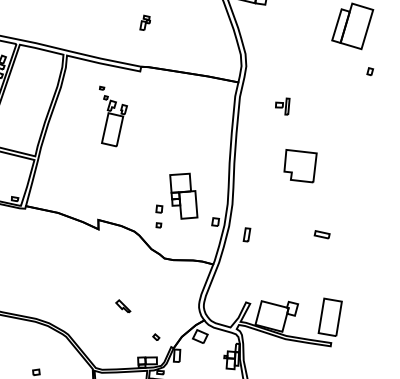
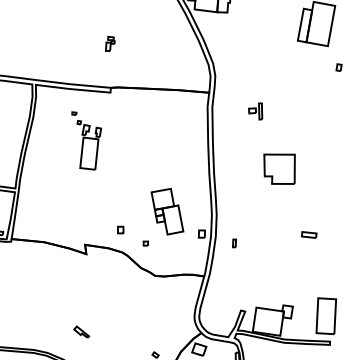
part: (159, 208) -> (120, 229), moved
part: (246, 234) -> (233, 243), size x0.6
part: (123, 306) -> (81, 332), moved

